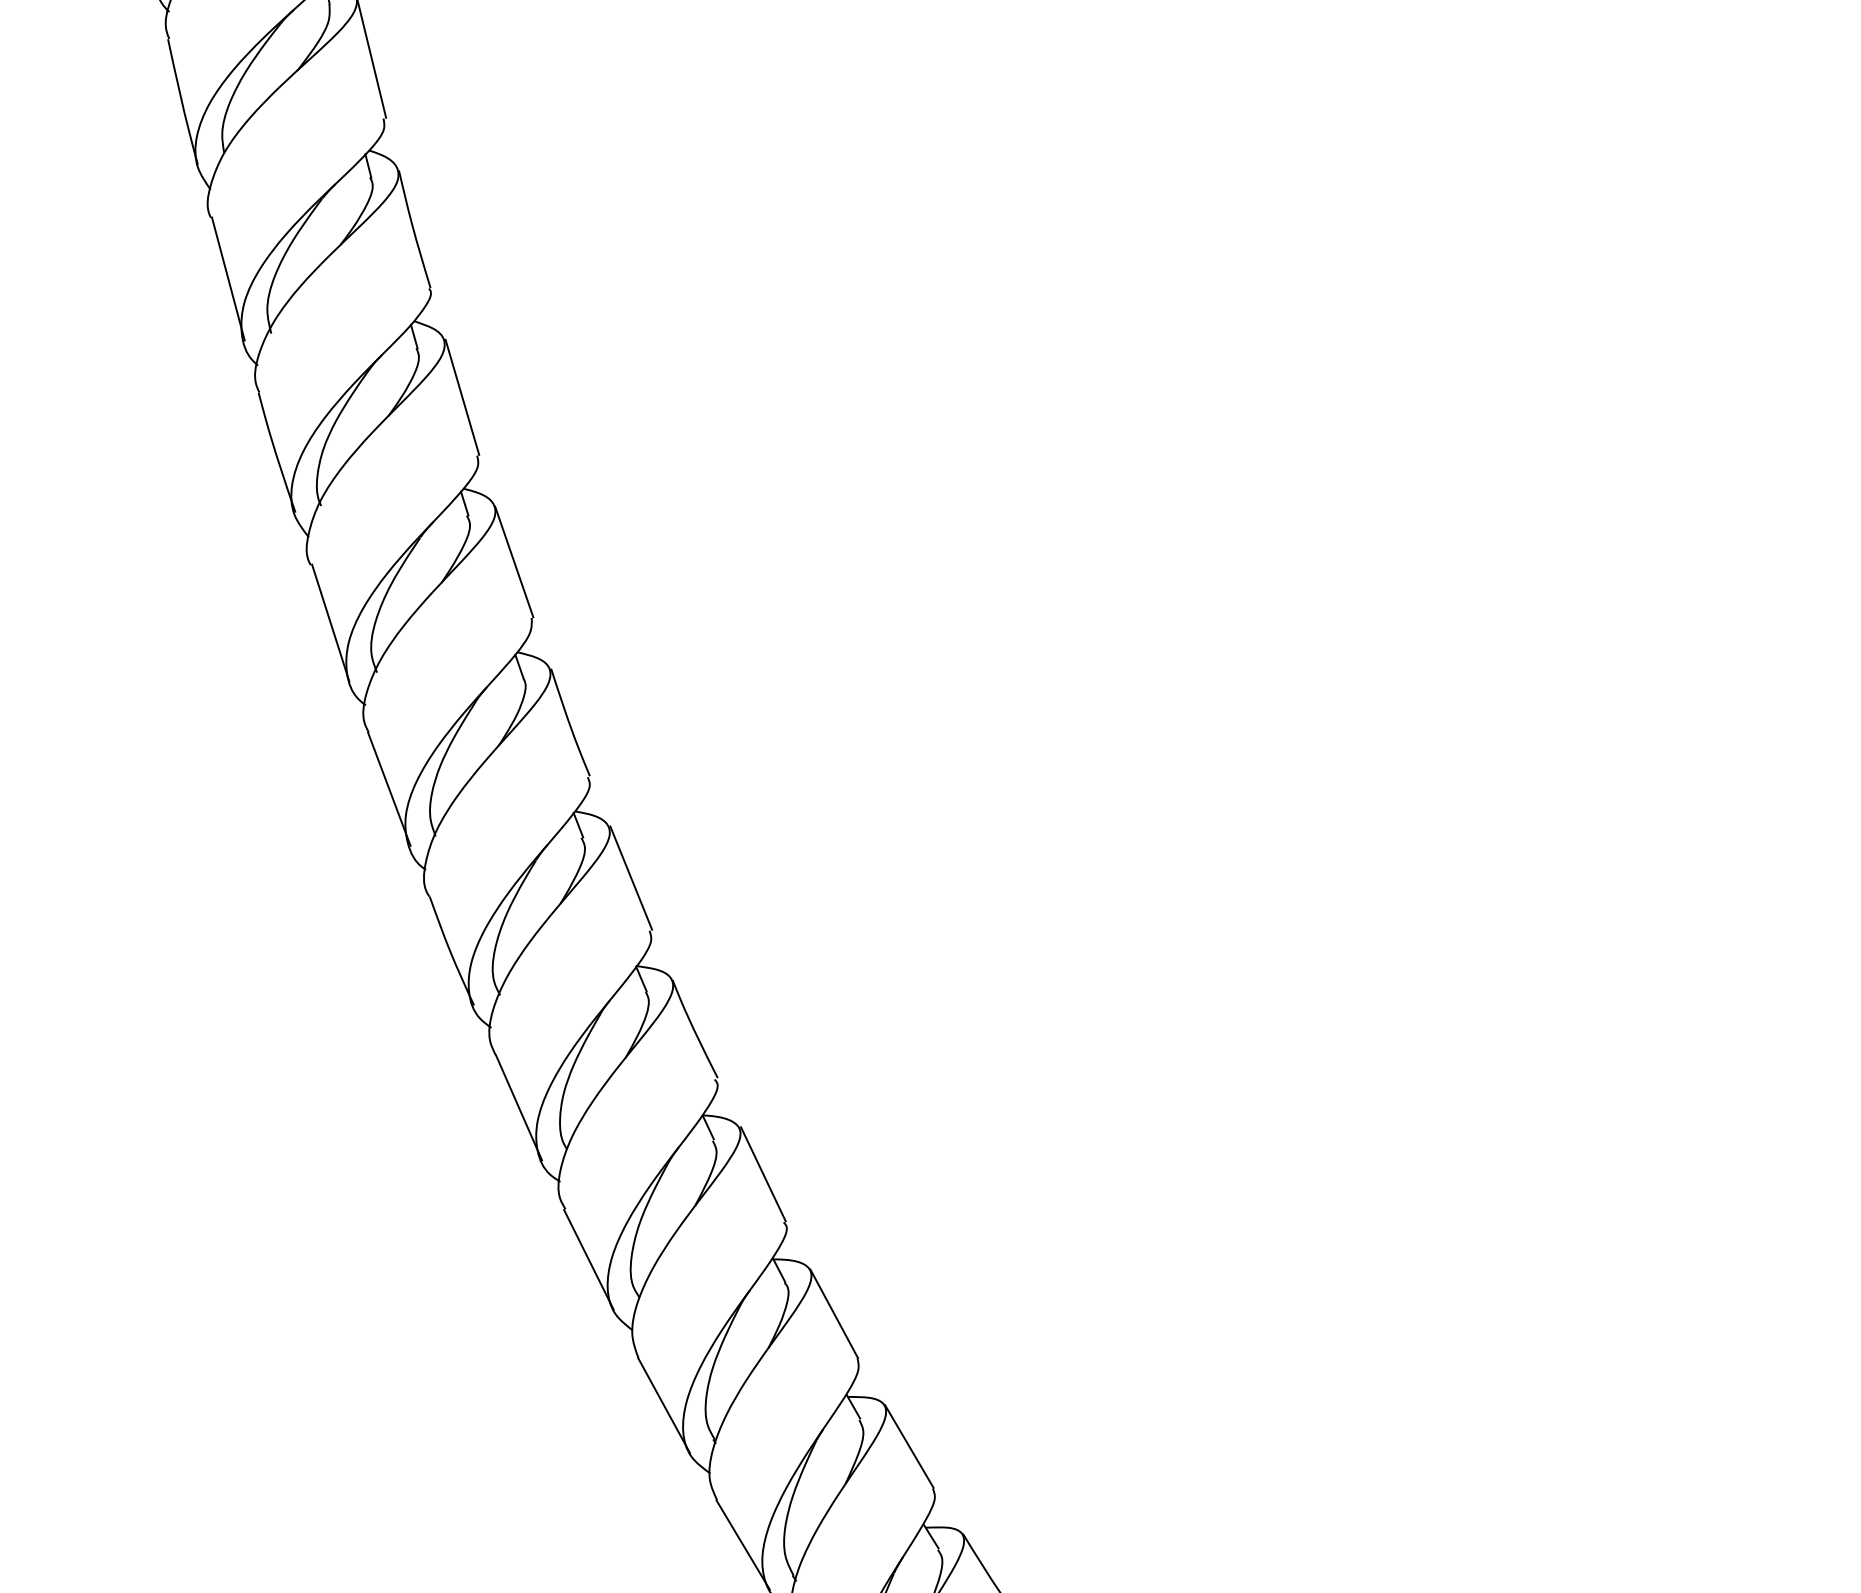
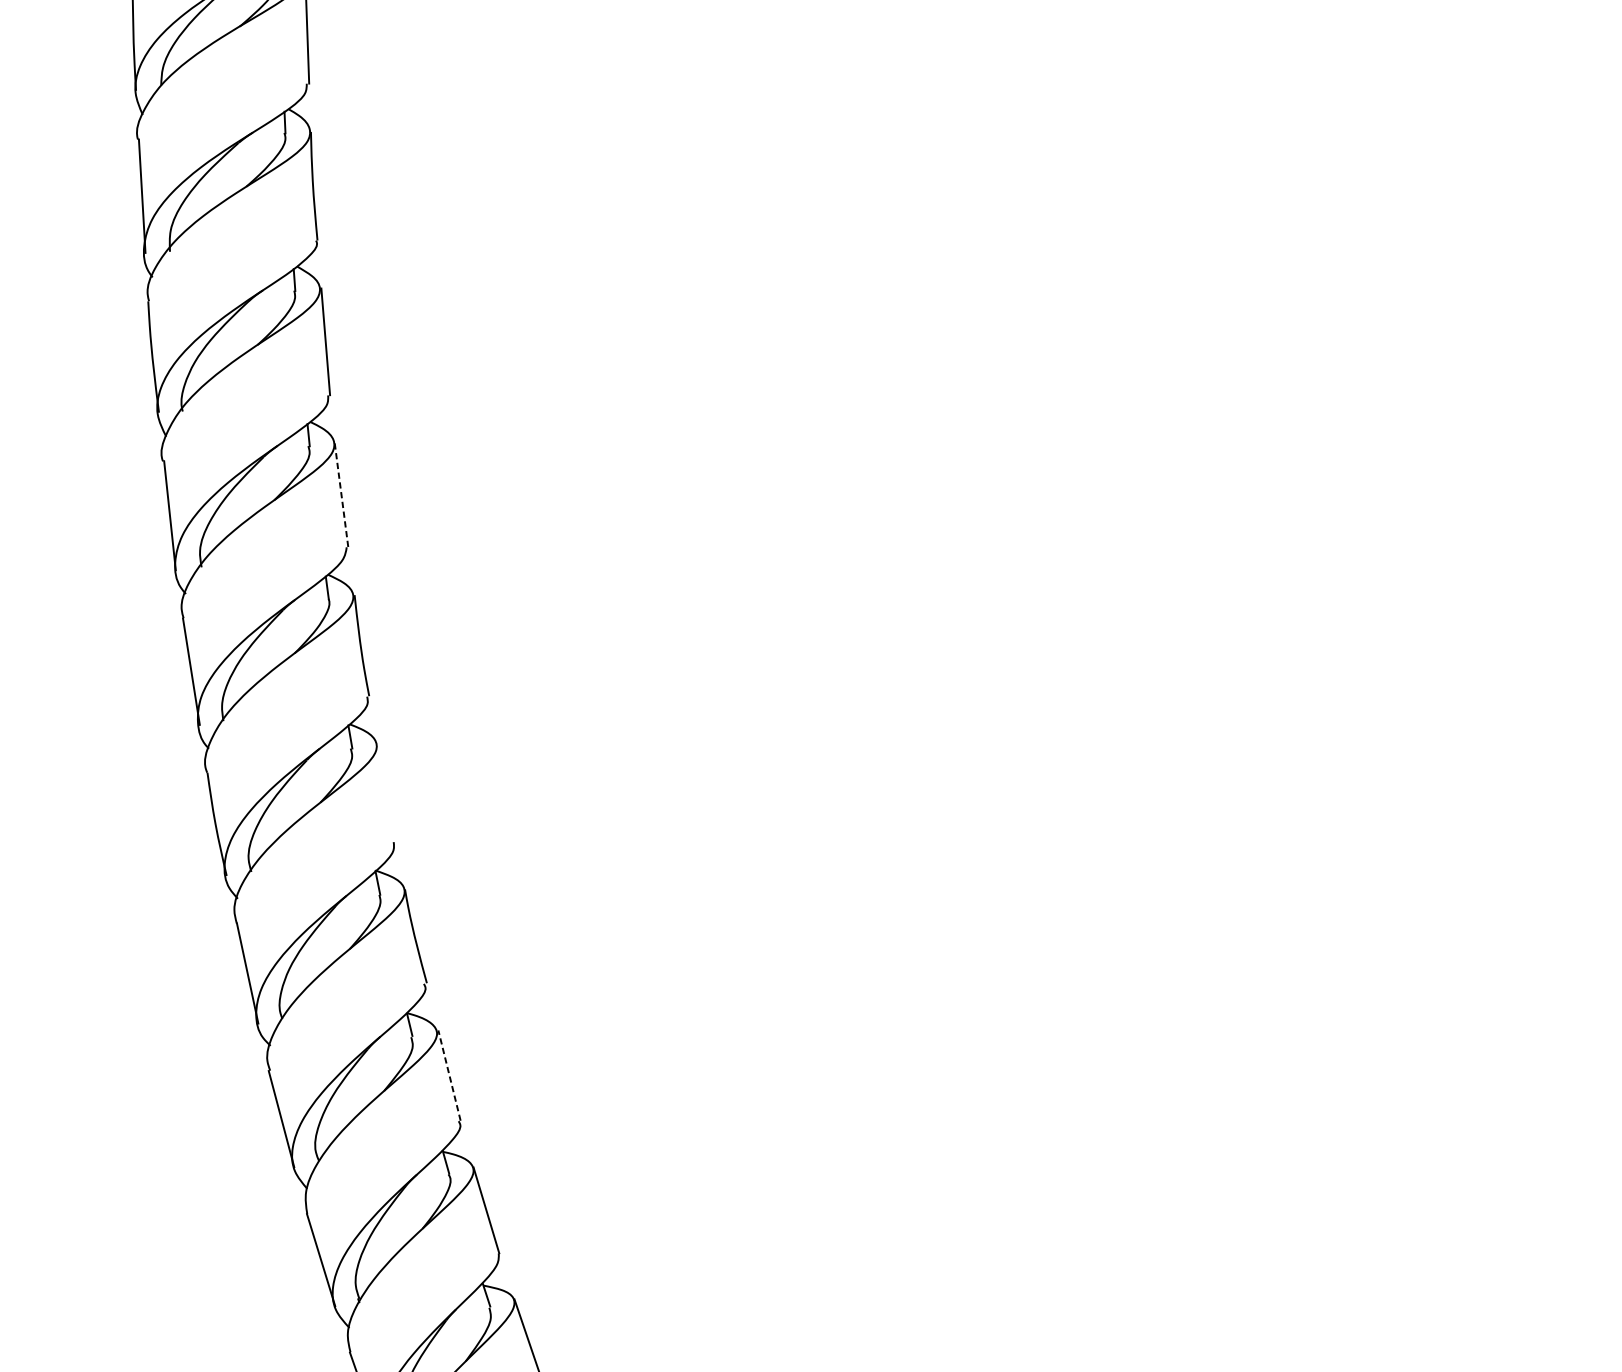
line: (514, 561) -> (341, 494), solid -> dashed
line: (631, 877) -> (387, 792), removed
line: (763, 1173) -> (449, 1074), solid -> dashed

